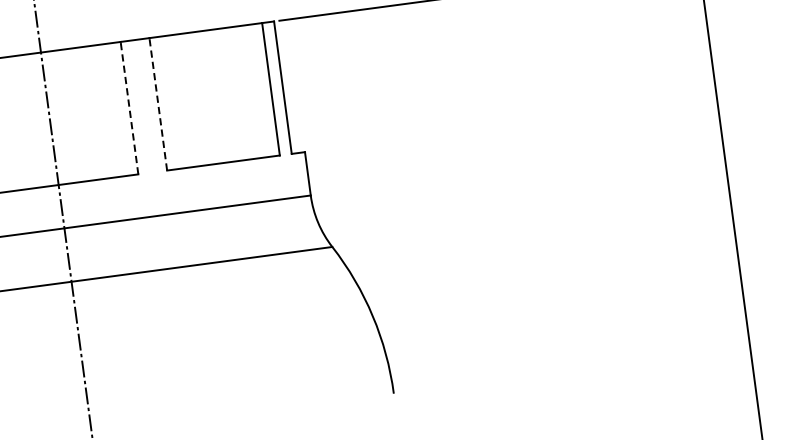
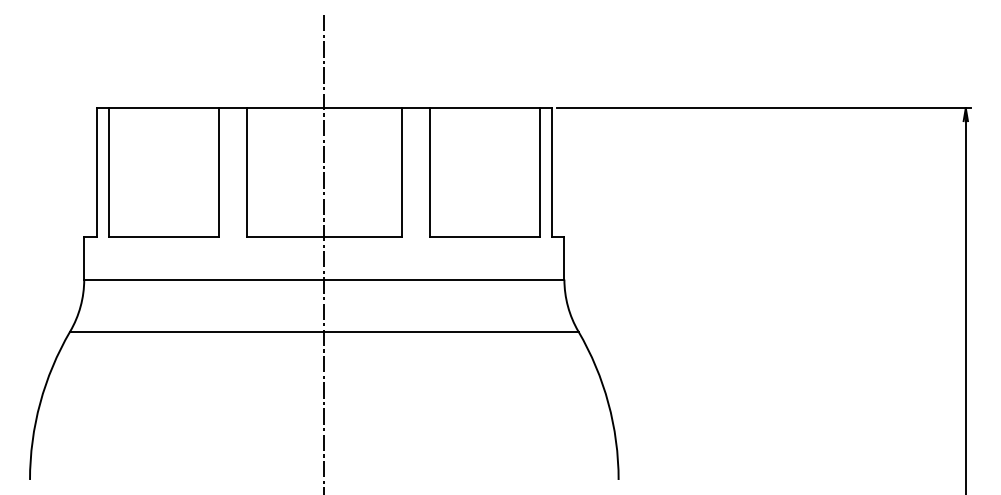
line: (158, 103) -> (430, 172), dashed -> solid
line: (128, 107) -> (401, 172), dashed -> solid

